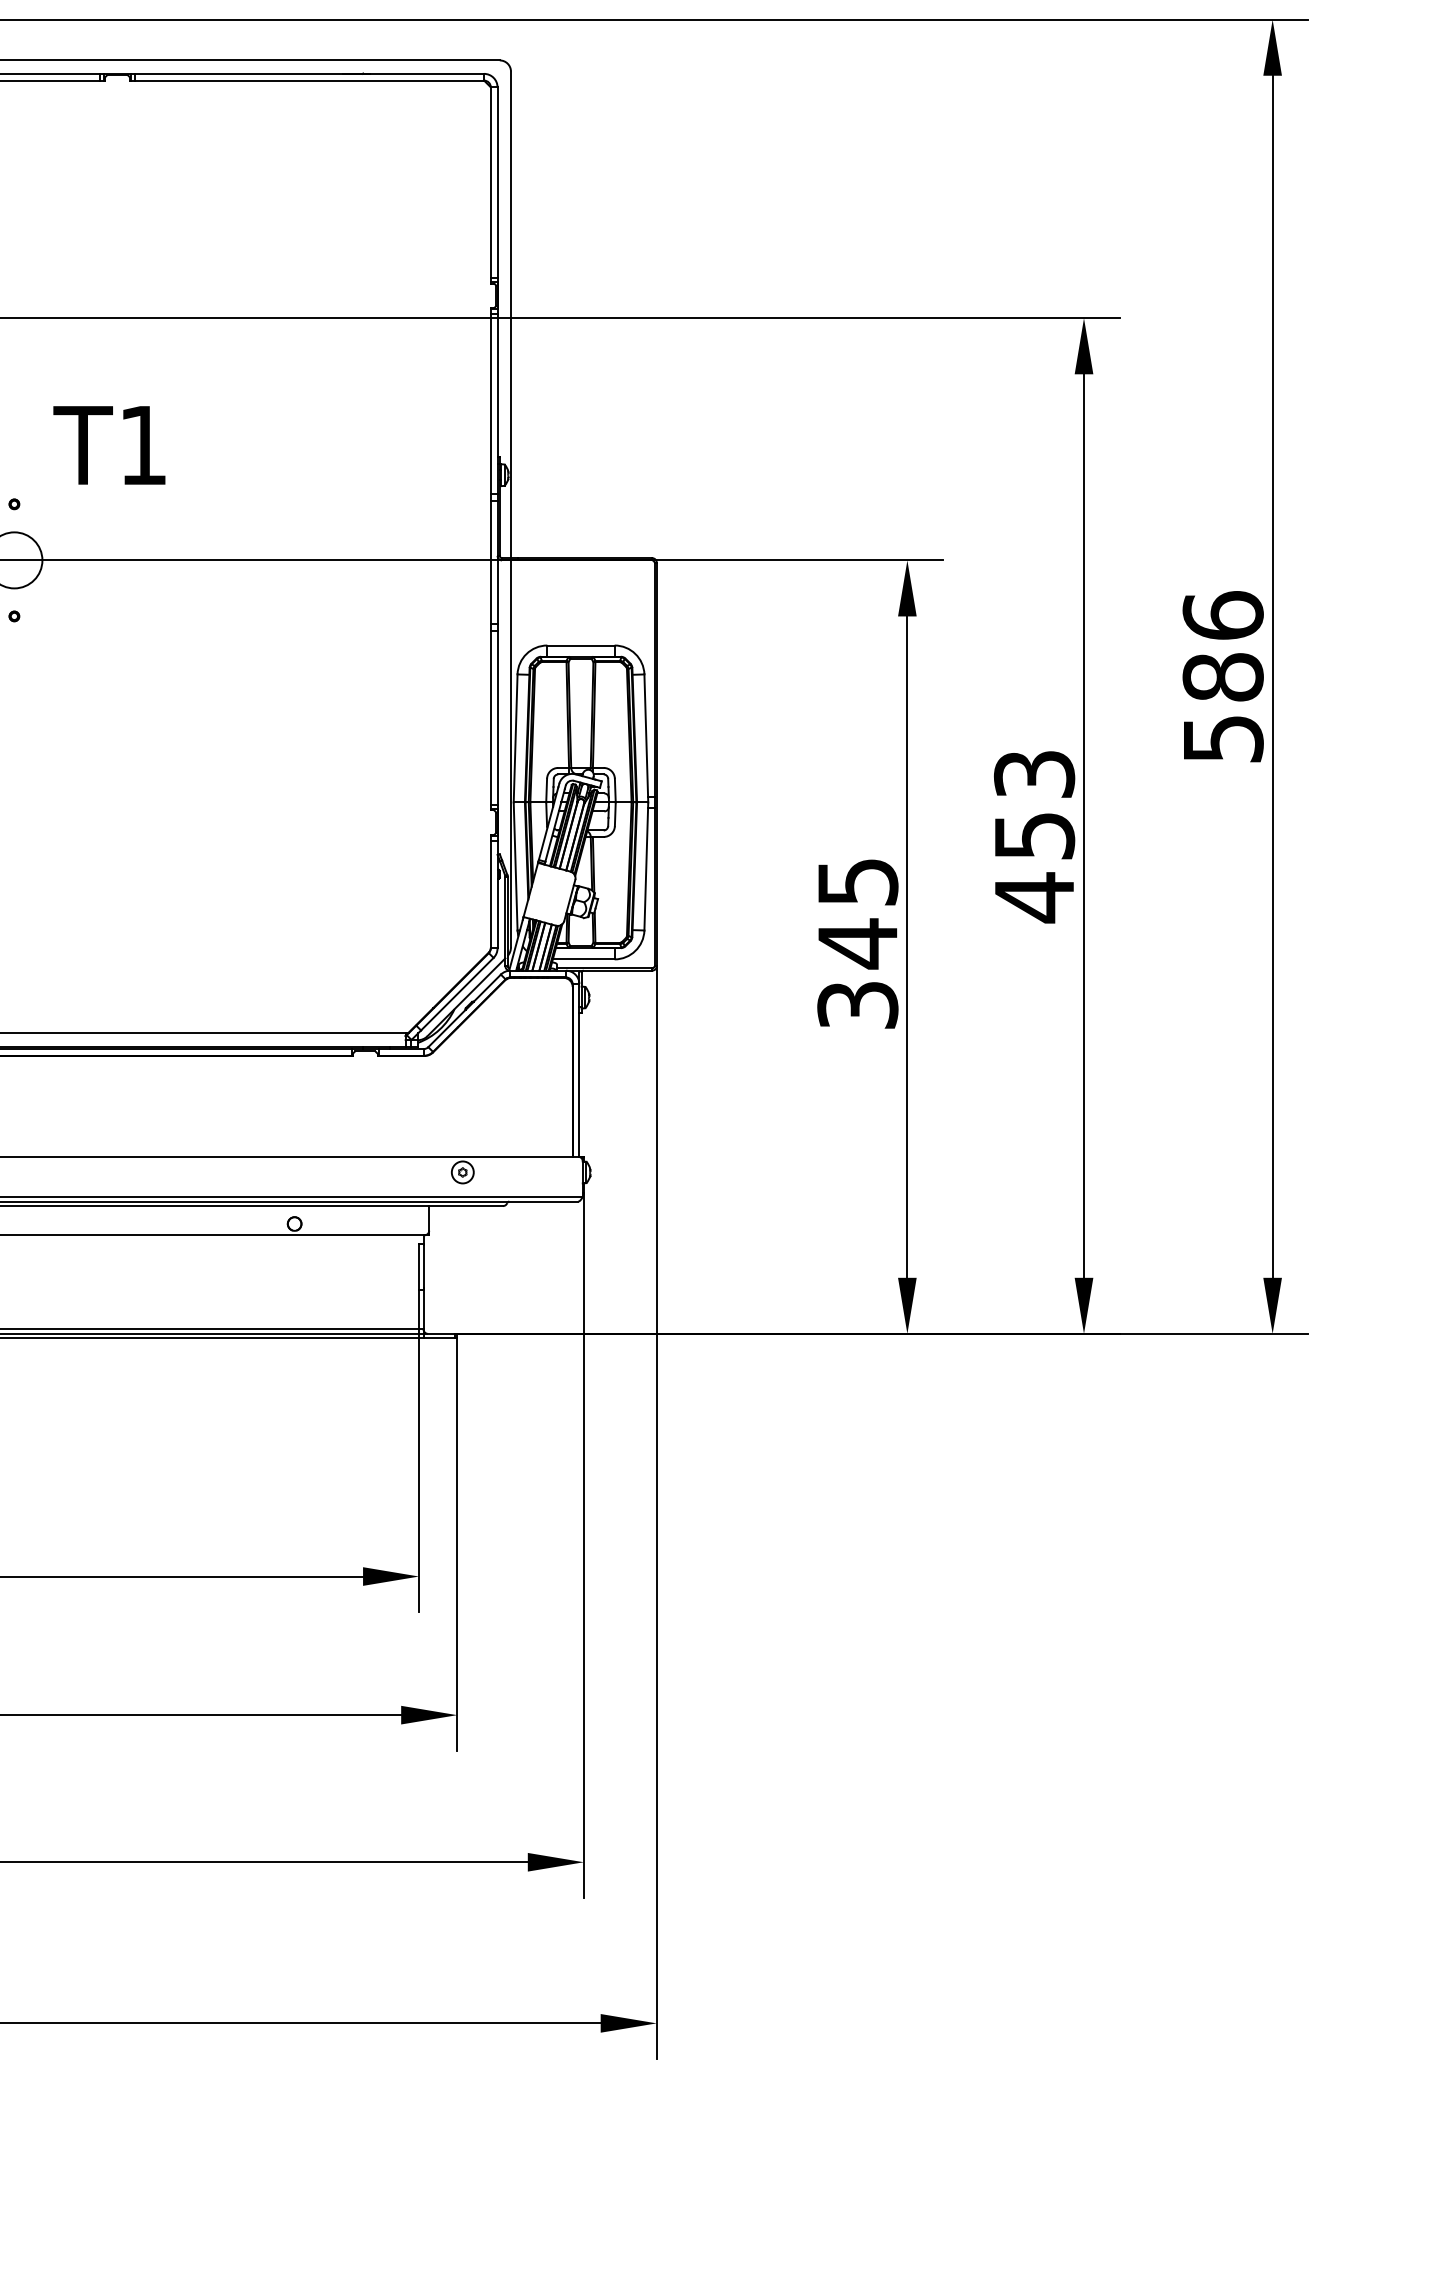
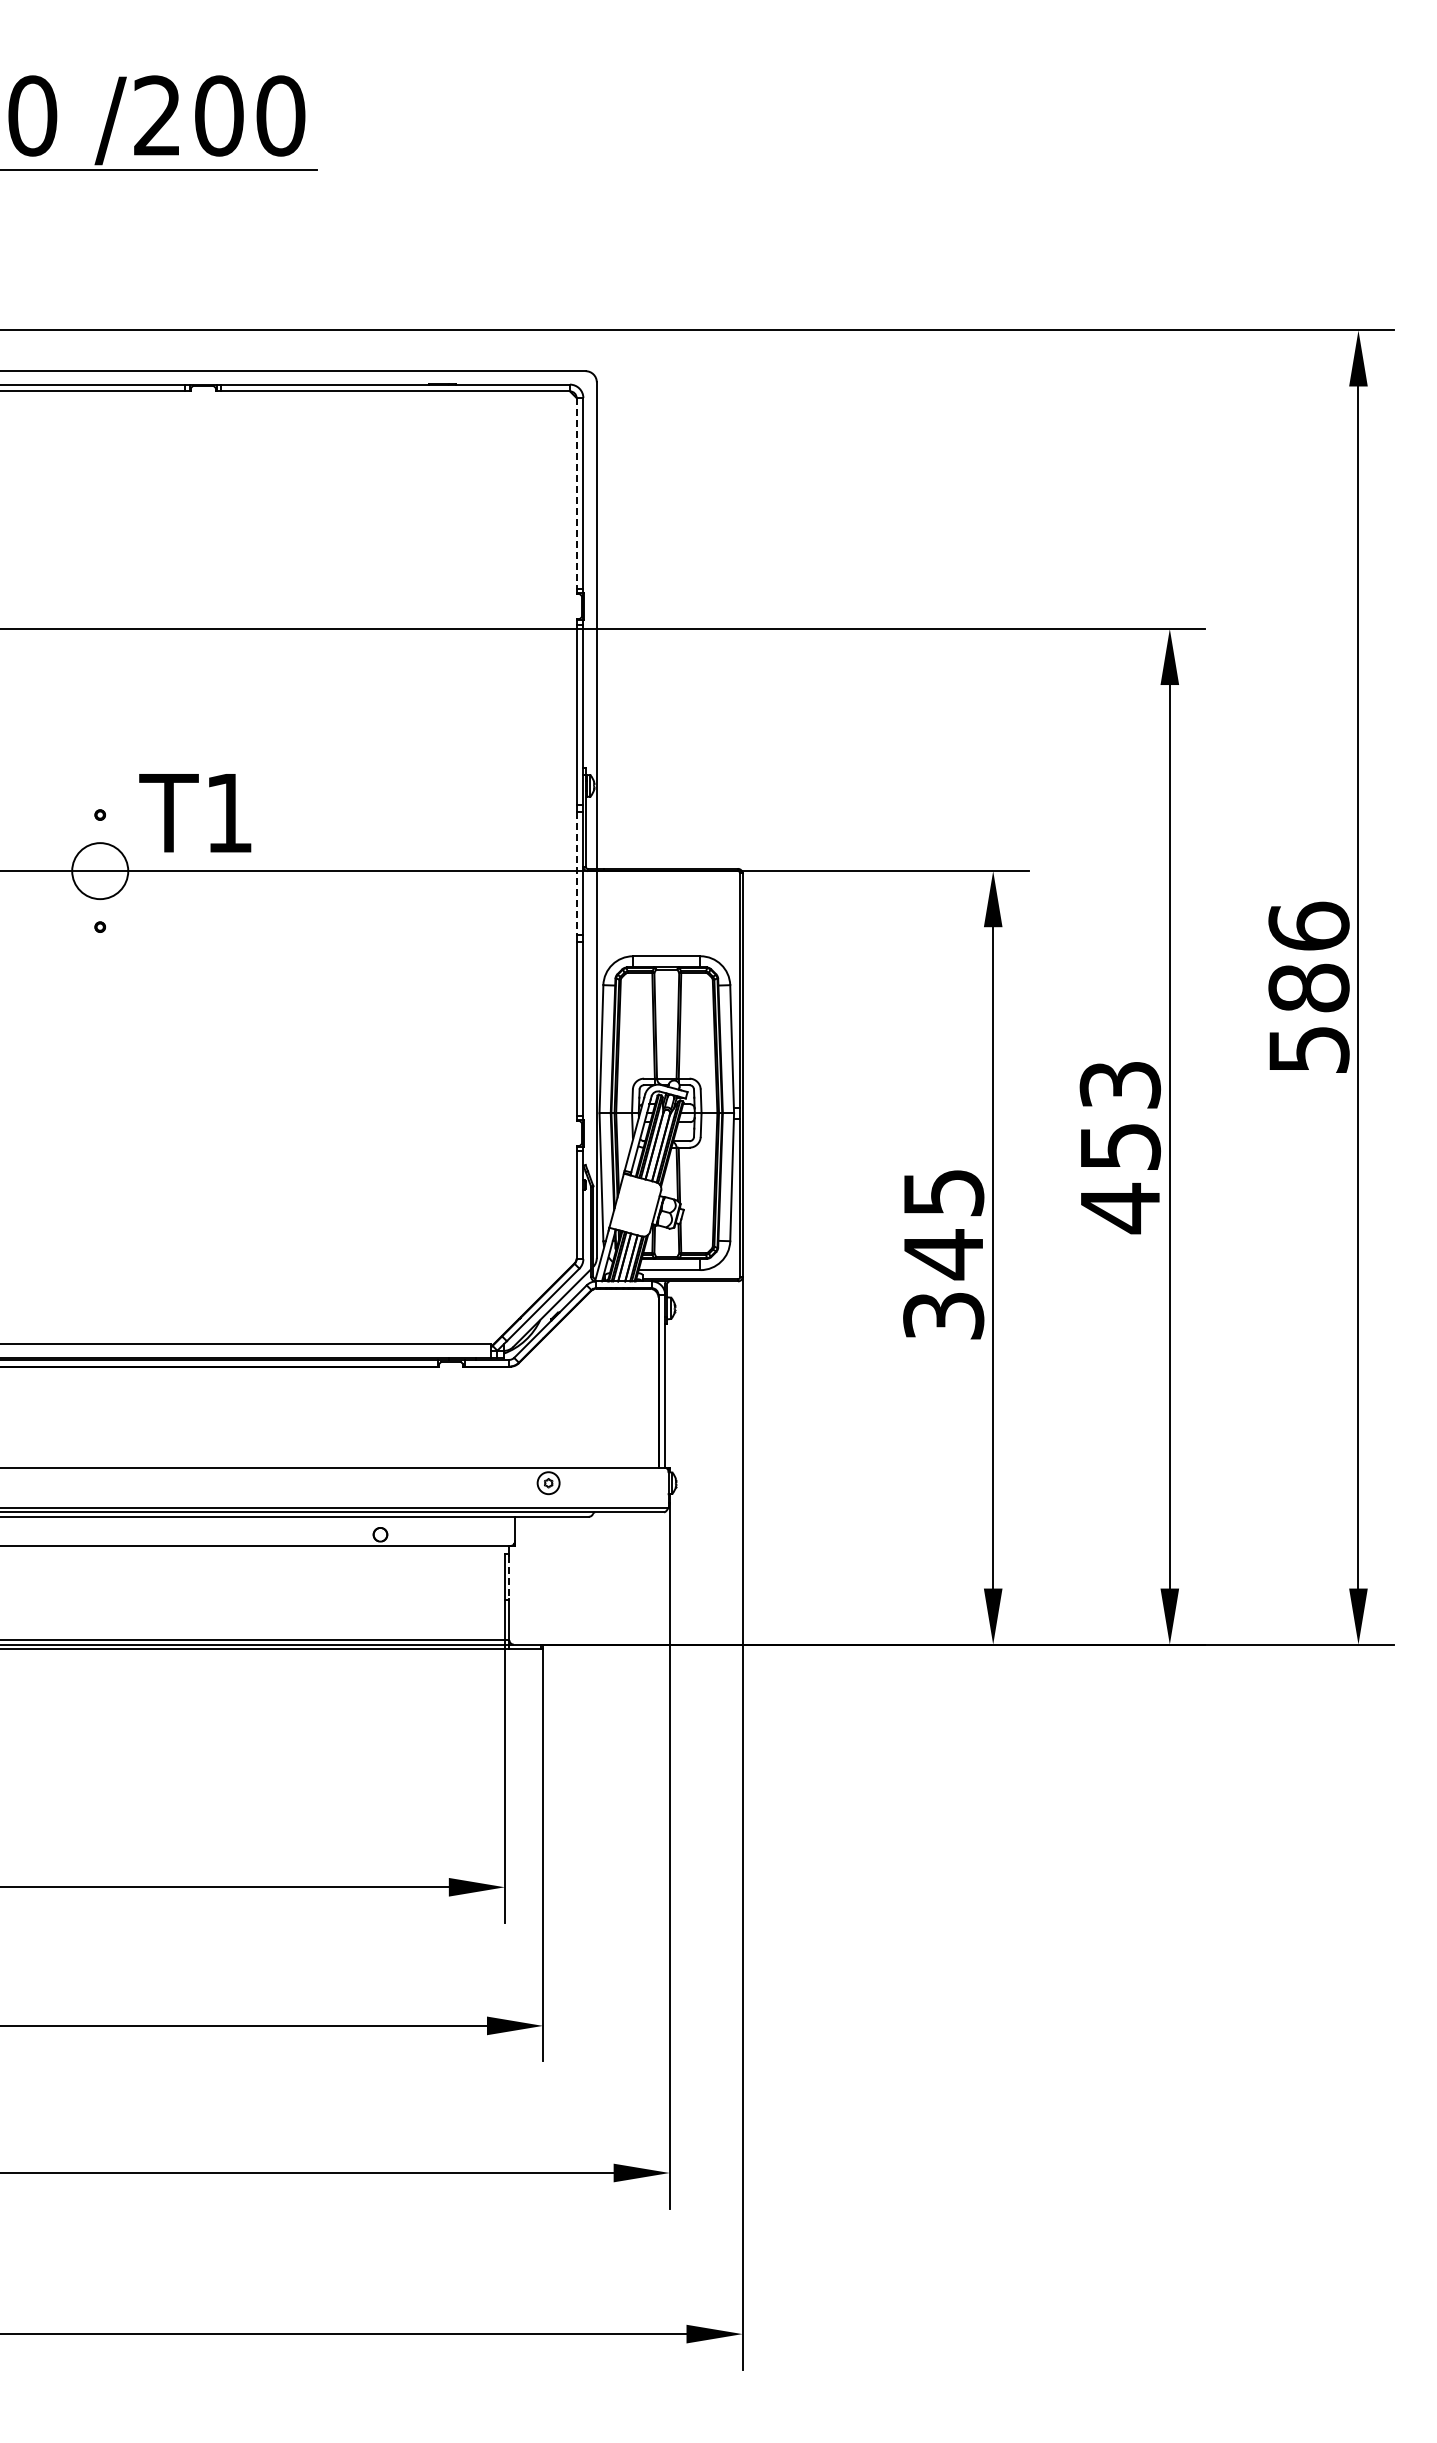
line: (490, 182) -> (576, 493), solid -> dashed
text: (109, 445) -> (195, 813), moved
line: (490, 562) -> (576, 873), solid -> dashed
line: (423, 1266) -> (509, 1577), solid -> dashed

